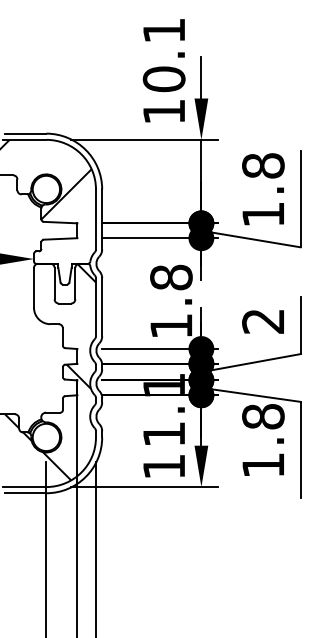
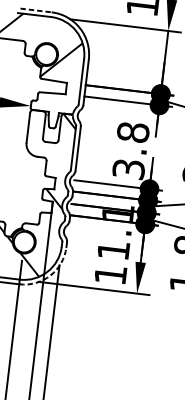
line: (25, 133) -> (35, 10), solid -> dashed
text: (171, 326) -> (128, 169), 1.8 -> 3.8
arc: (85, 476) -> (50, 275), solid -> dashed

